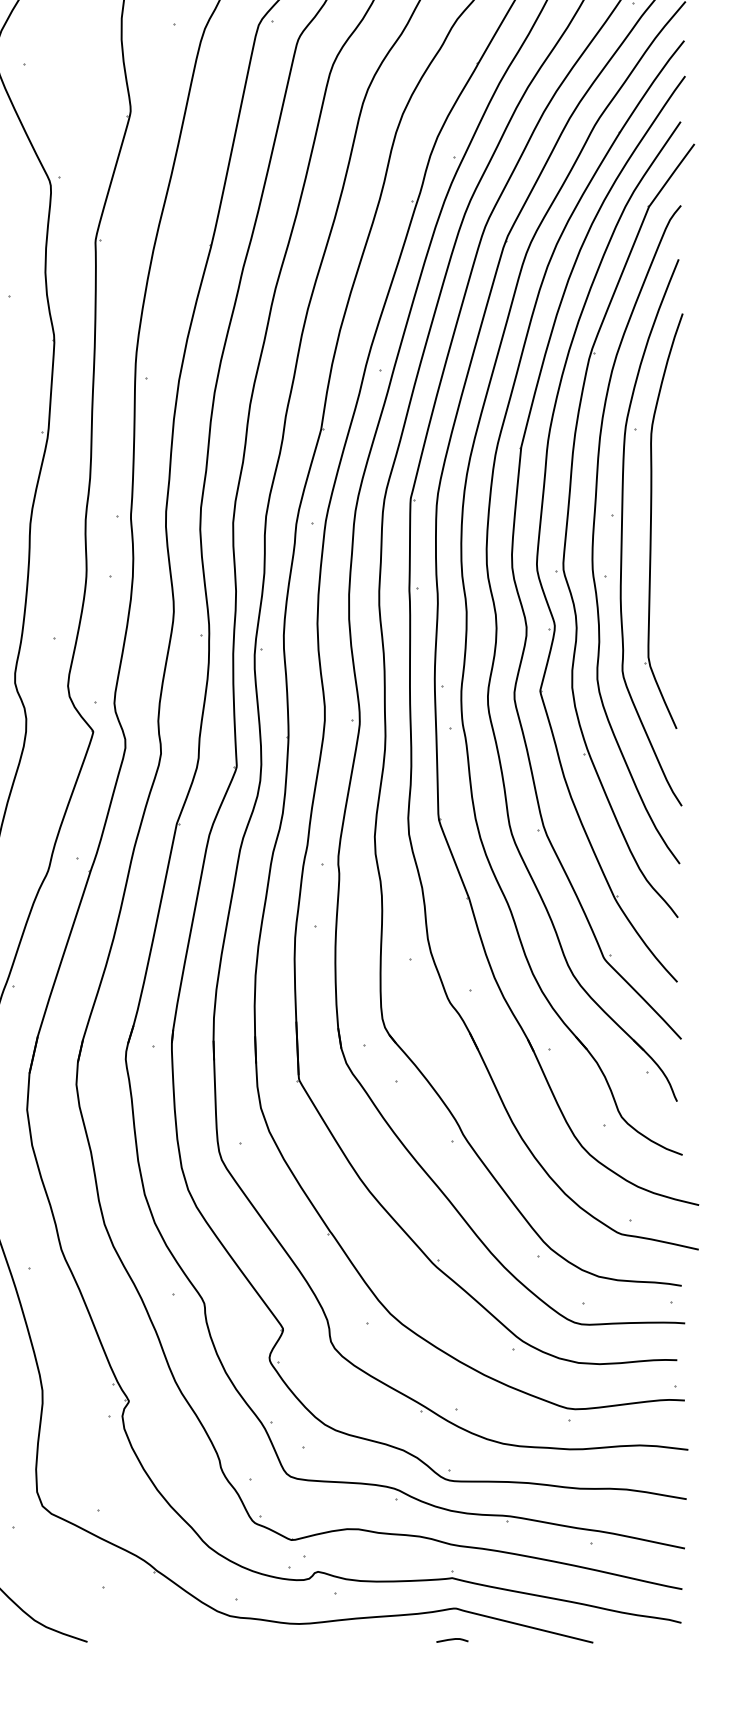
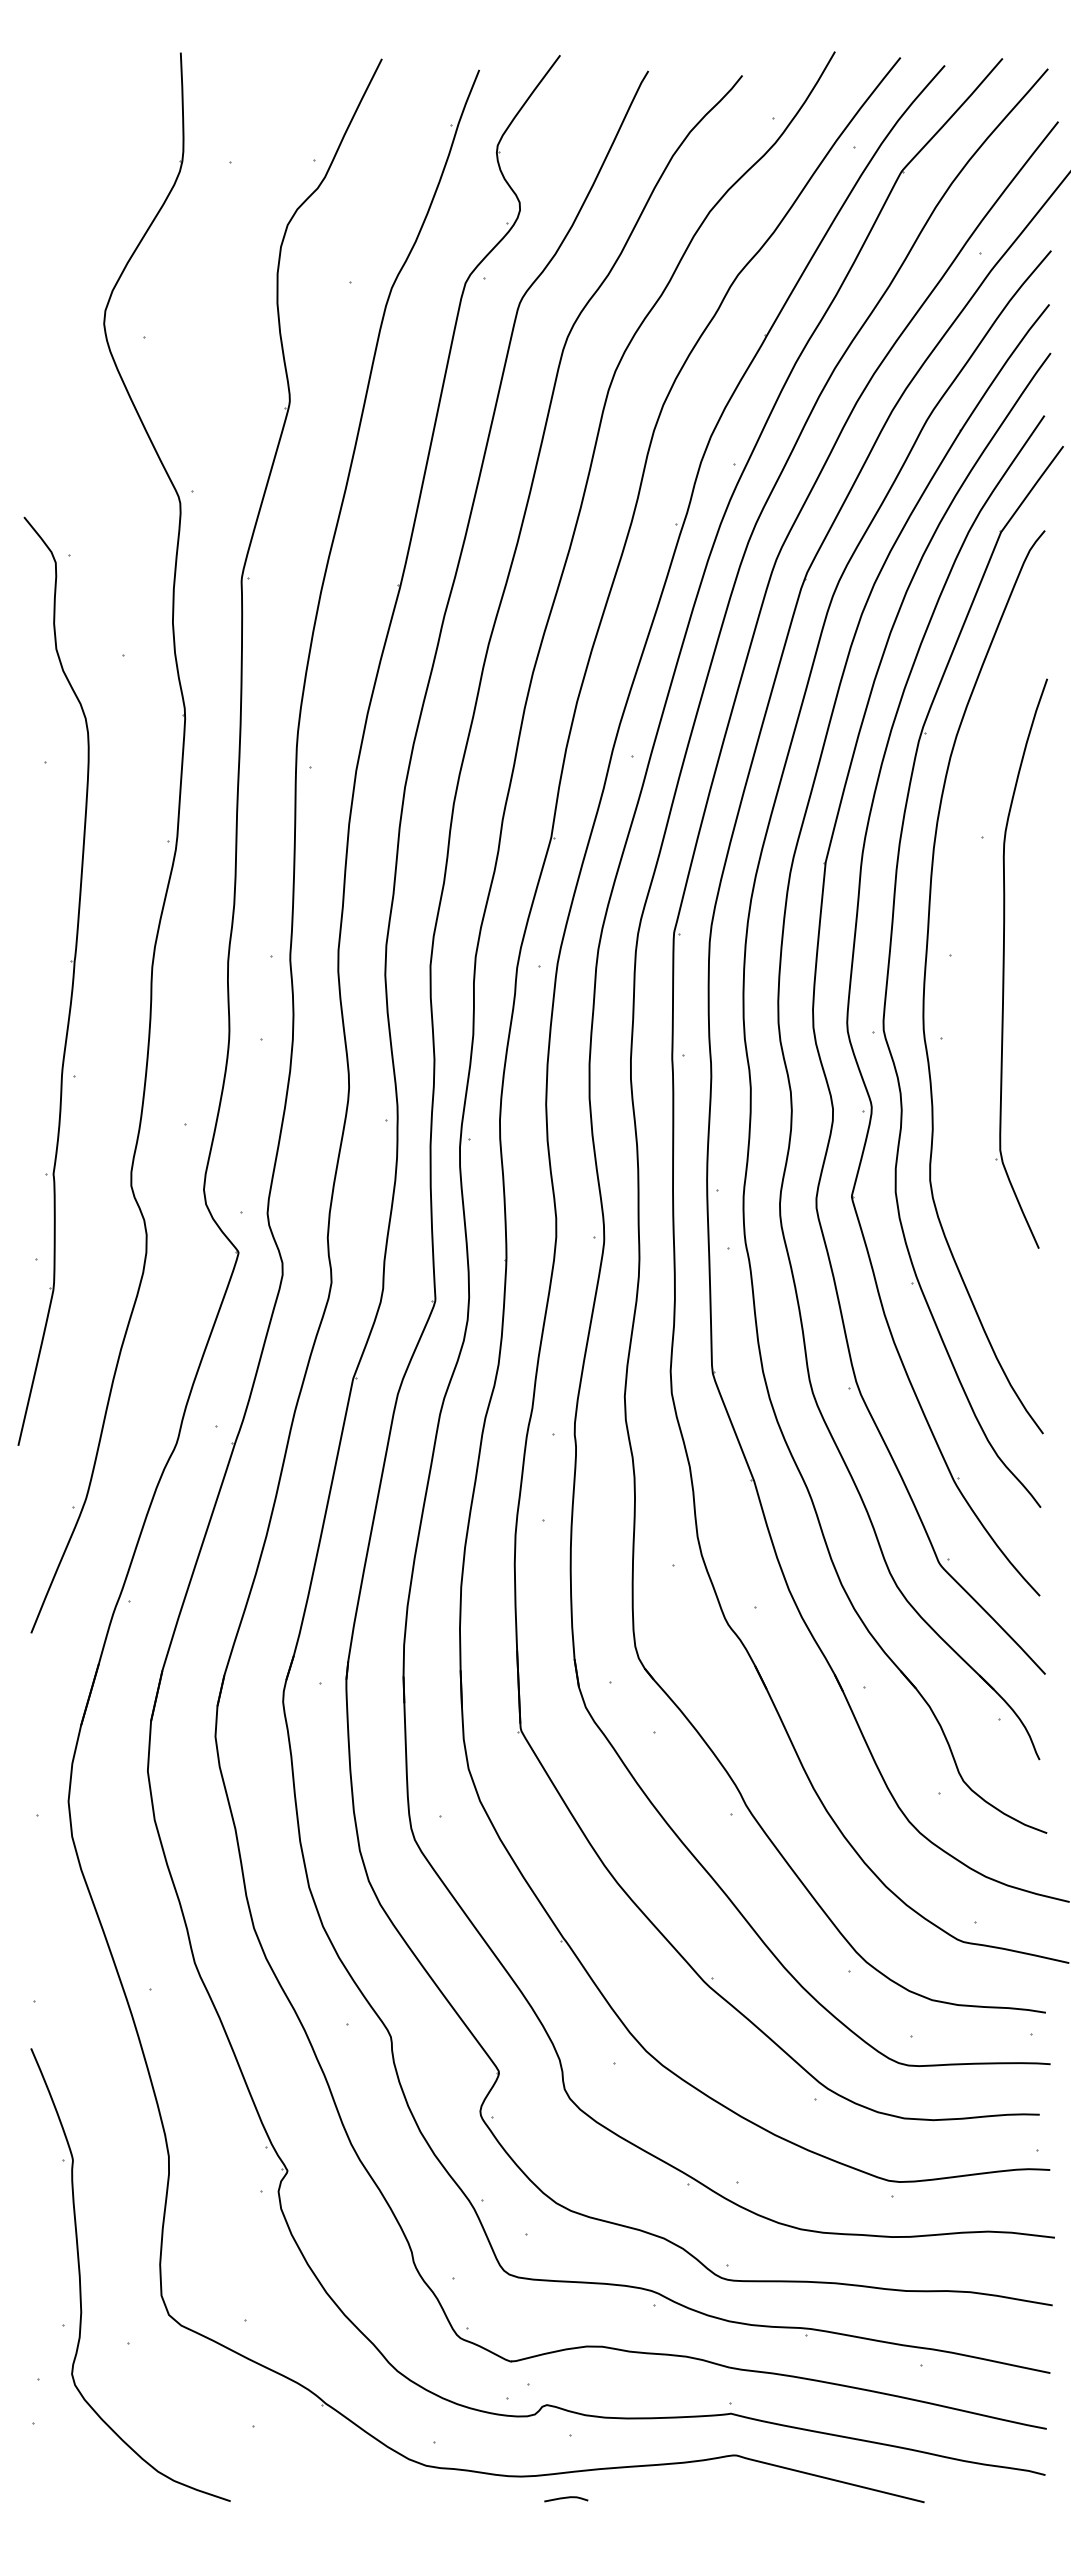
curve: (622, 532) -> (964, 979), removed
curve: (452, 1639) -> (566, 2498), moved

